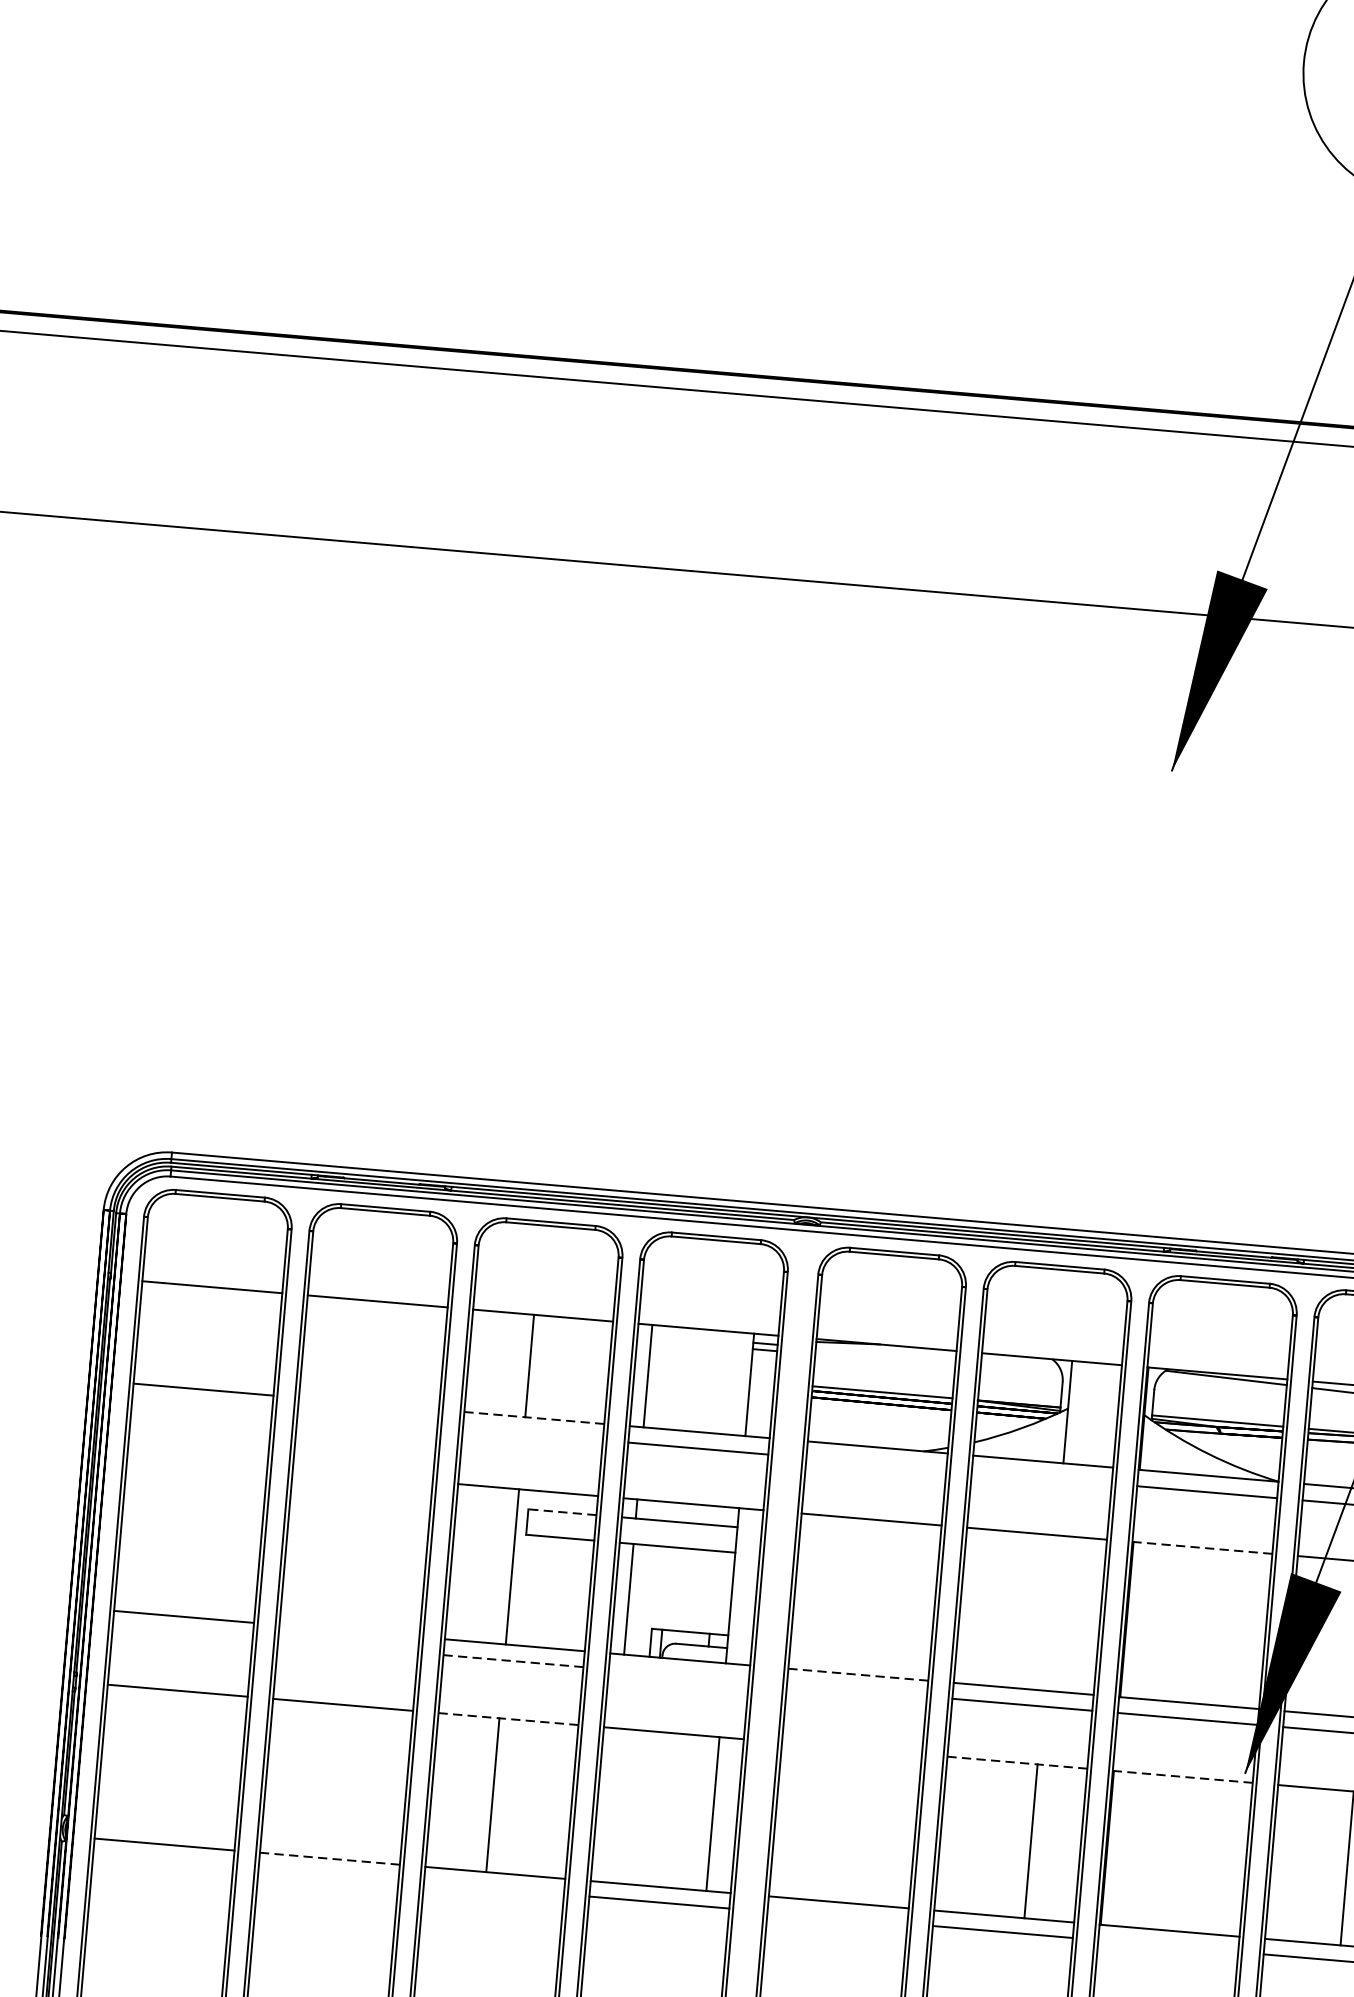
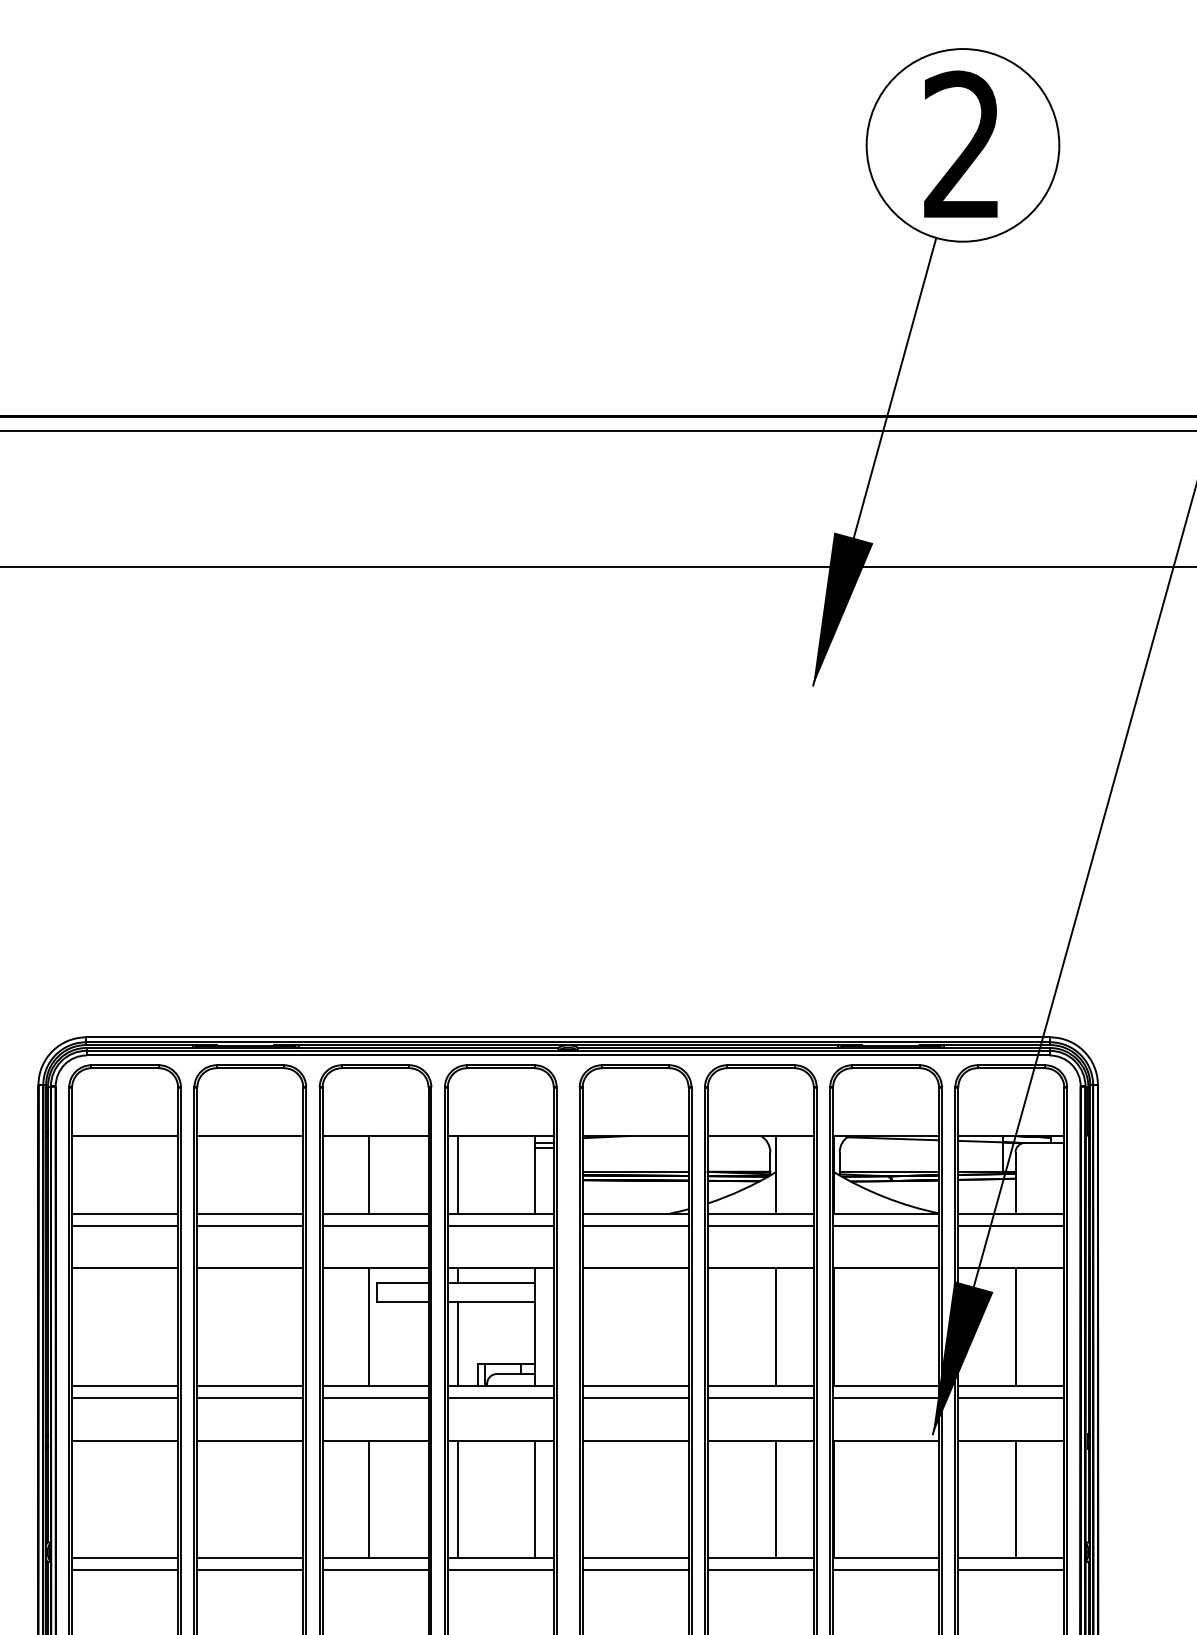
line: (369, 1403) -> (250, 1213), added
line: (202, 1405) -> (125, 1225), added
line: (534, 1417) -> (375, 1213), dashed -> solid
line: (367, 1419) -> (250, 1225), added
line: (532, 1433) -> (375, 1225), added
line: (197, 1462) -> (125, 1268), added
line: (876, 1463) -> (635, 1225), added
line: (362, 1476) -> (250, 1268), added
line: (1041, 1477) -> (760, 1225), added
line: (562, 1512) -> (402, 1282), dashed -> solid
line: (1202, 1548) -> (886, 1268), dashed -> solid
line: (1051, 1612) -> (776, 1326), added
line: (349, 1630) -> (250, 1385), added
line: (183, 1632) -> (125, 1397), added
line: (348, 1646) -> (250, 1397), added
line: (513, 1660) -> (375, 1397), dashed -> solid
line: (858, 1674) -> (635, 1385), dashed -> solid
line: (678, 1675) -> (500, 1397), added
line: (856, 1690) -> (635, 1397), added
line: (508, 1719) -> (375, 1441), dashed -> solid
line: (851, 1748) -> (635, 1441), added
line: (1016, 1762) -> (760, 1441), dashed -> solid
line: (1183, 1776) -> (886, 1441), dashed -> solid
line: (611, 1805) -> (458, 1499), added
line: (330, 1858) -> (250, 1557), dashed -> solid
line: (163, 1859) -> (125, 1569), added
line: (328, 1874) -> (250, 1569), added
line: (493, 1888) -> (375, 1569), added
line: (837, 1917) -> (635, 1569), added
line: (1168, 1946) -> (886, 1569), added

